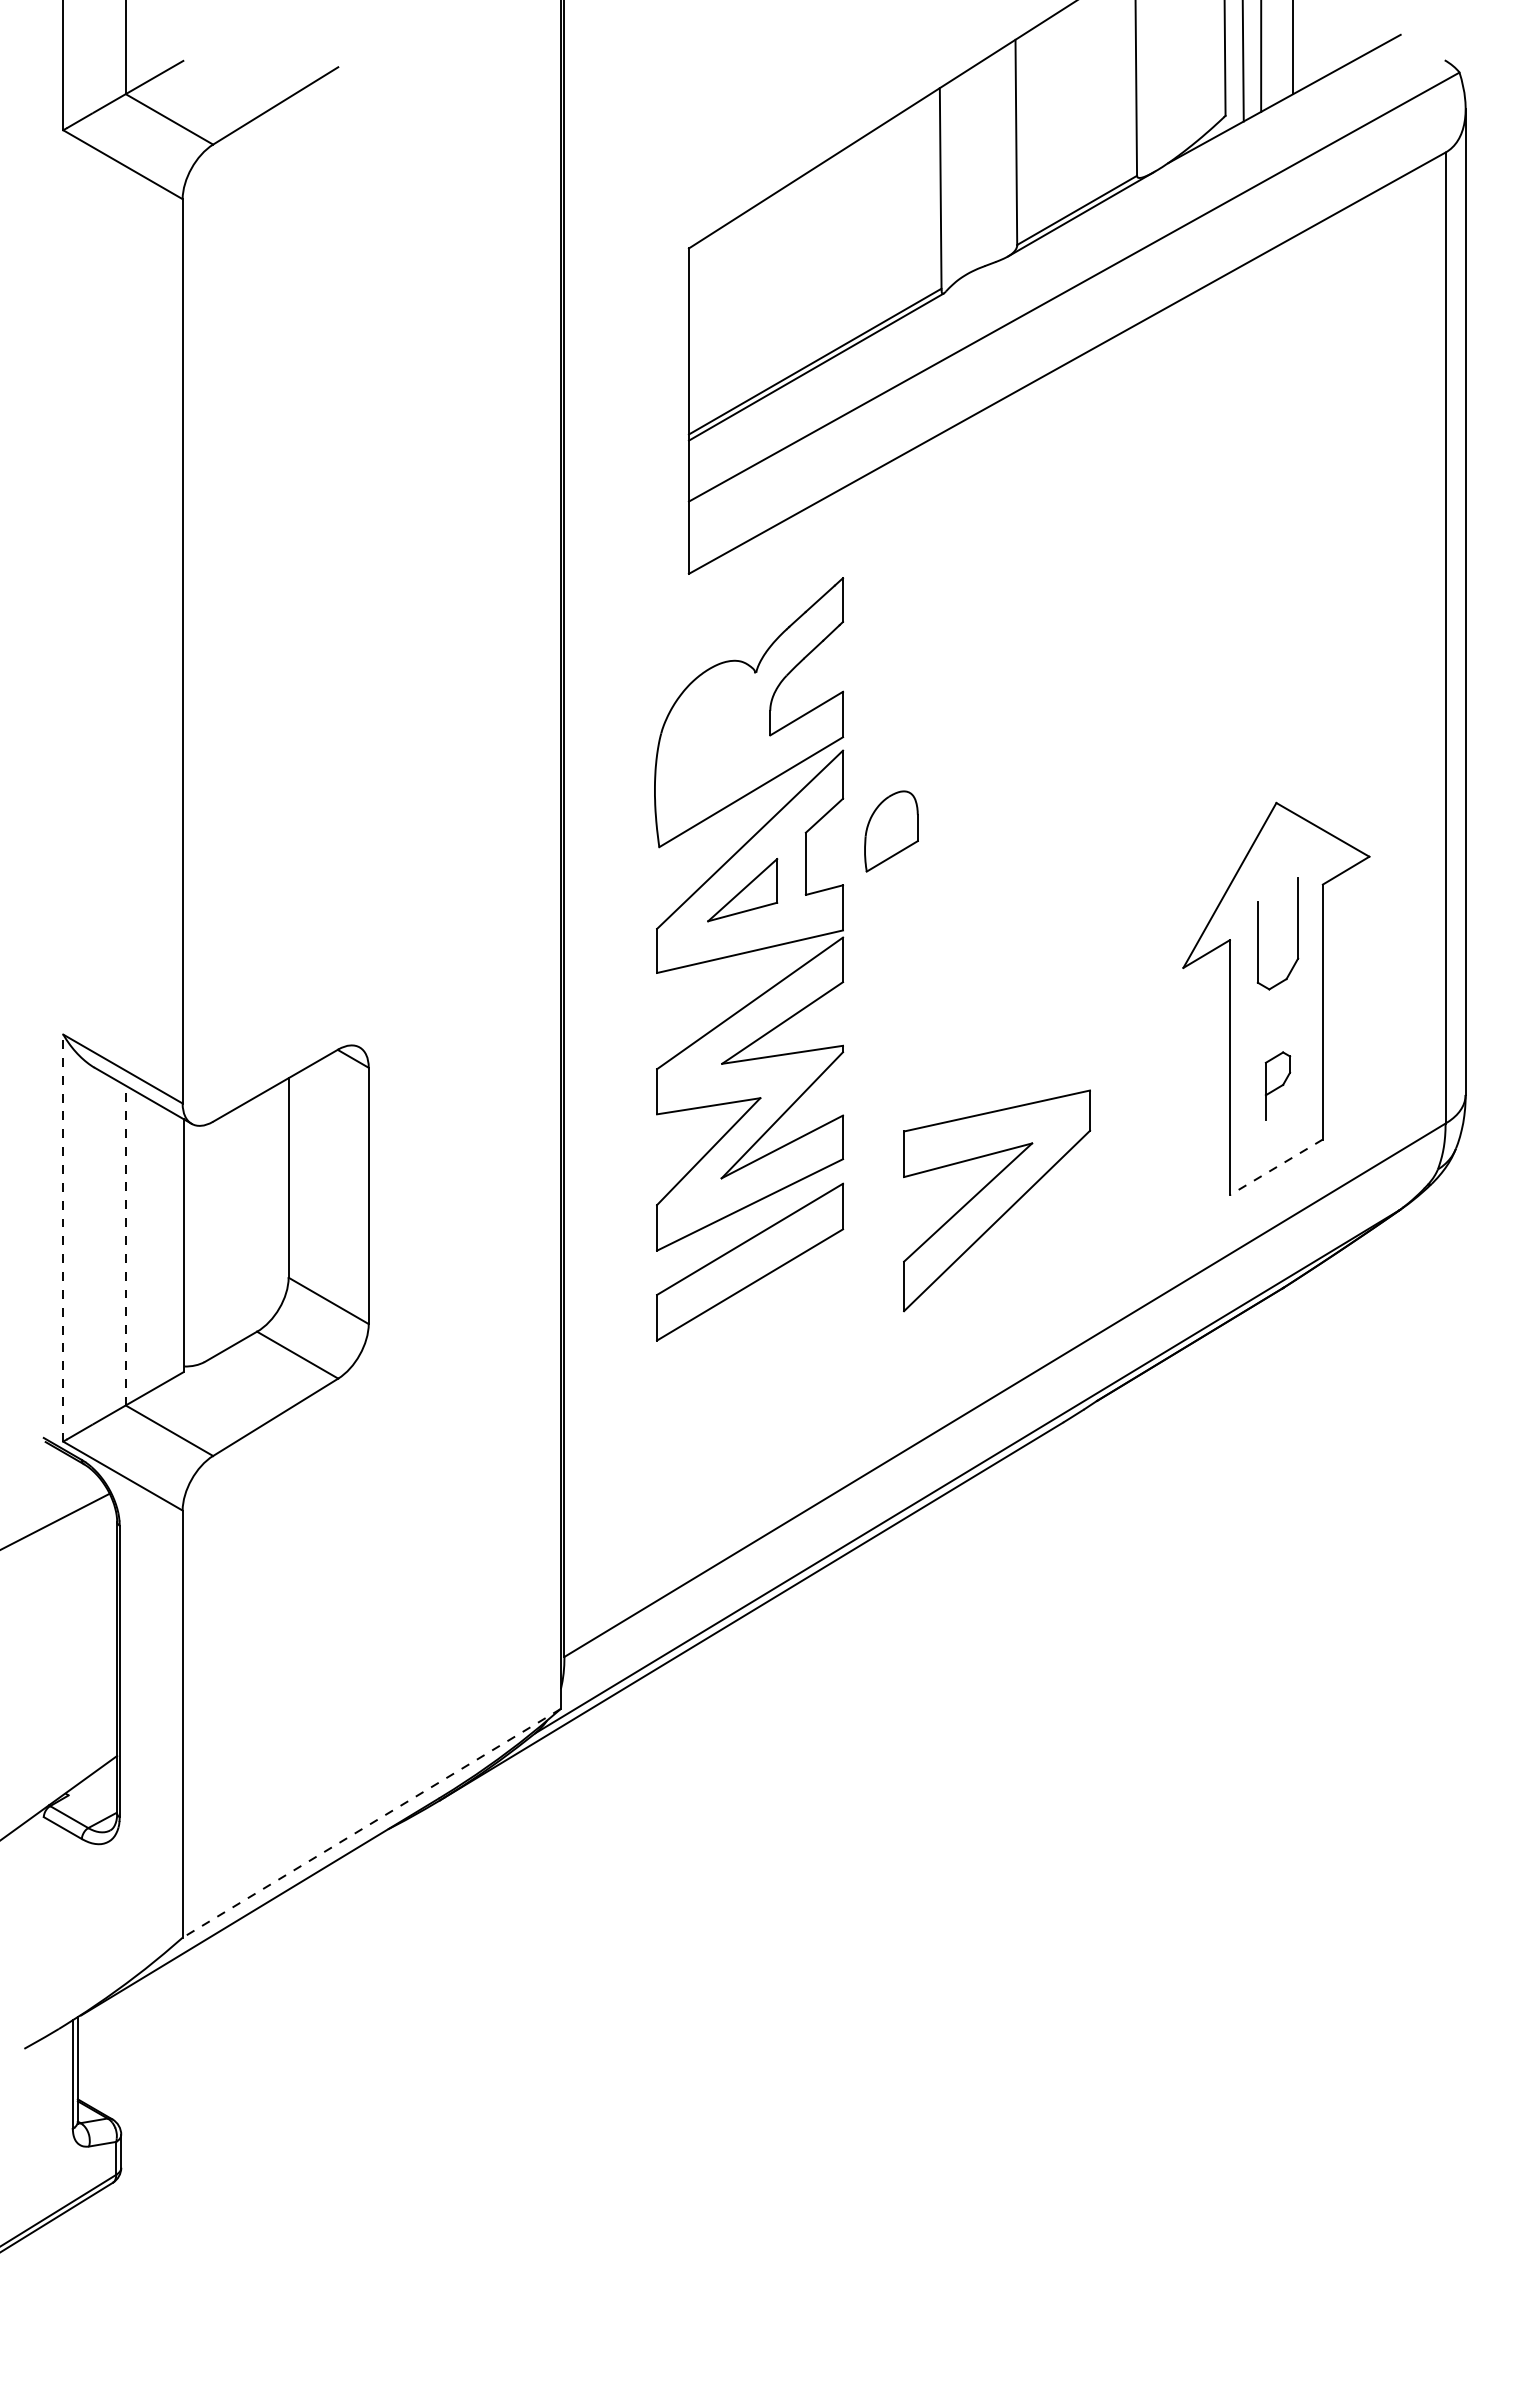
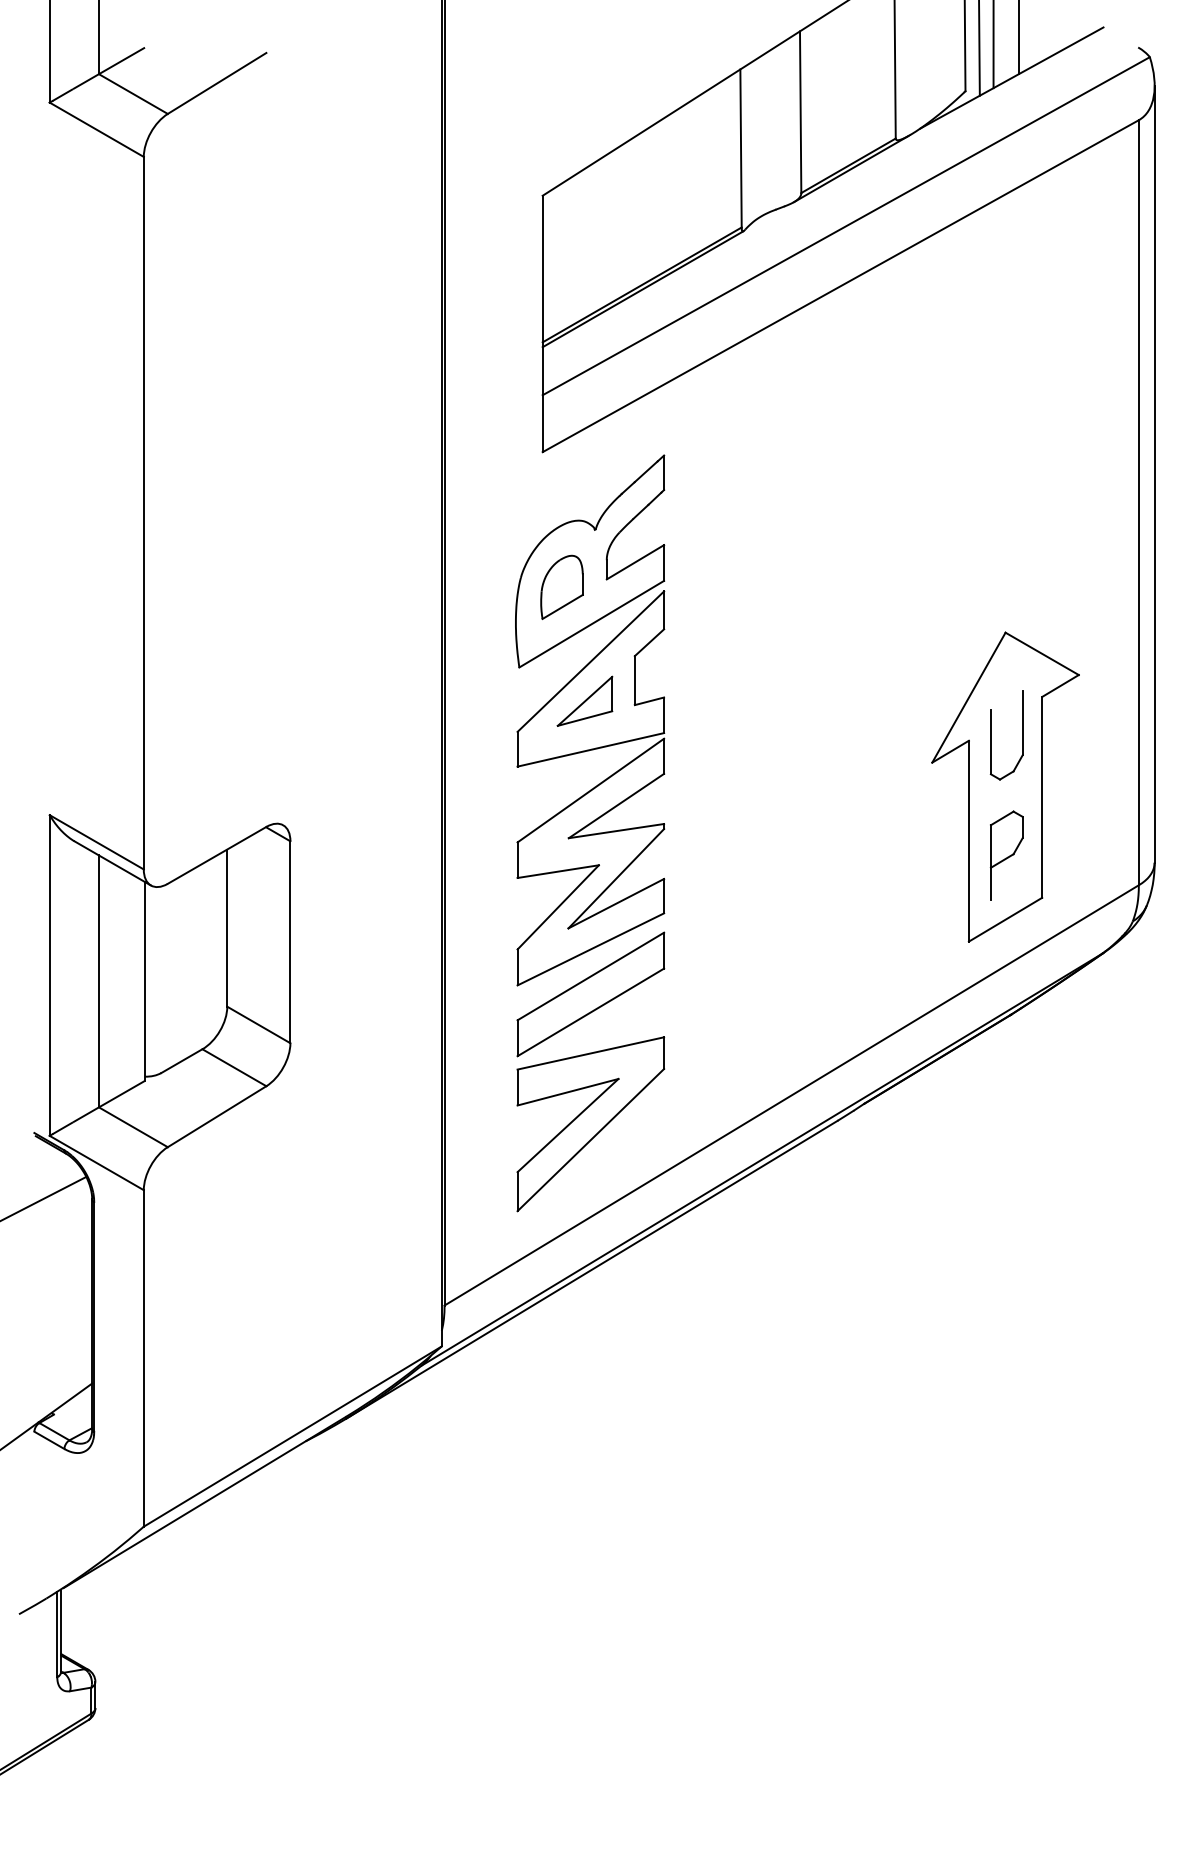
part: (891, 831) -> (562, 587), moved
part: (1277, 1085) -> (1006, 855), size x1.67
line: (1275, 1167) -> (1004, 919), dashed -> solid
part: (997, 1200) -> (591, 1123), moved
line: (63, 1238) -> (49, 975), dashed -> solid
line: (125, 1245) -> (98, 981), dashed -> solid
line: (371, 1823) -> (292, 1436), dashed -> solid

